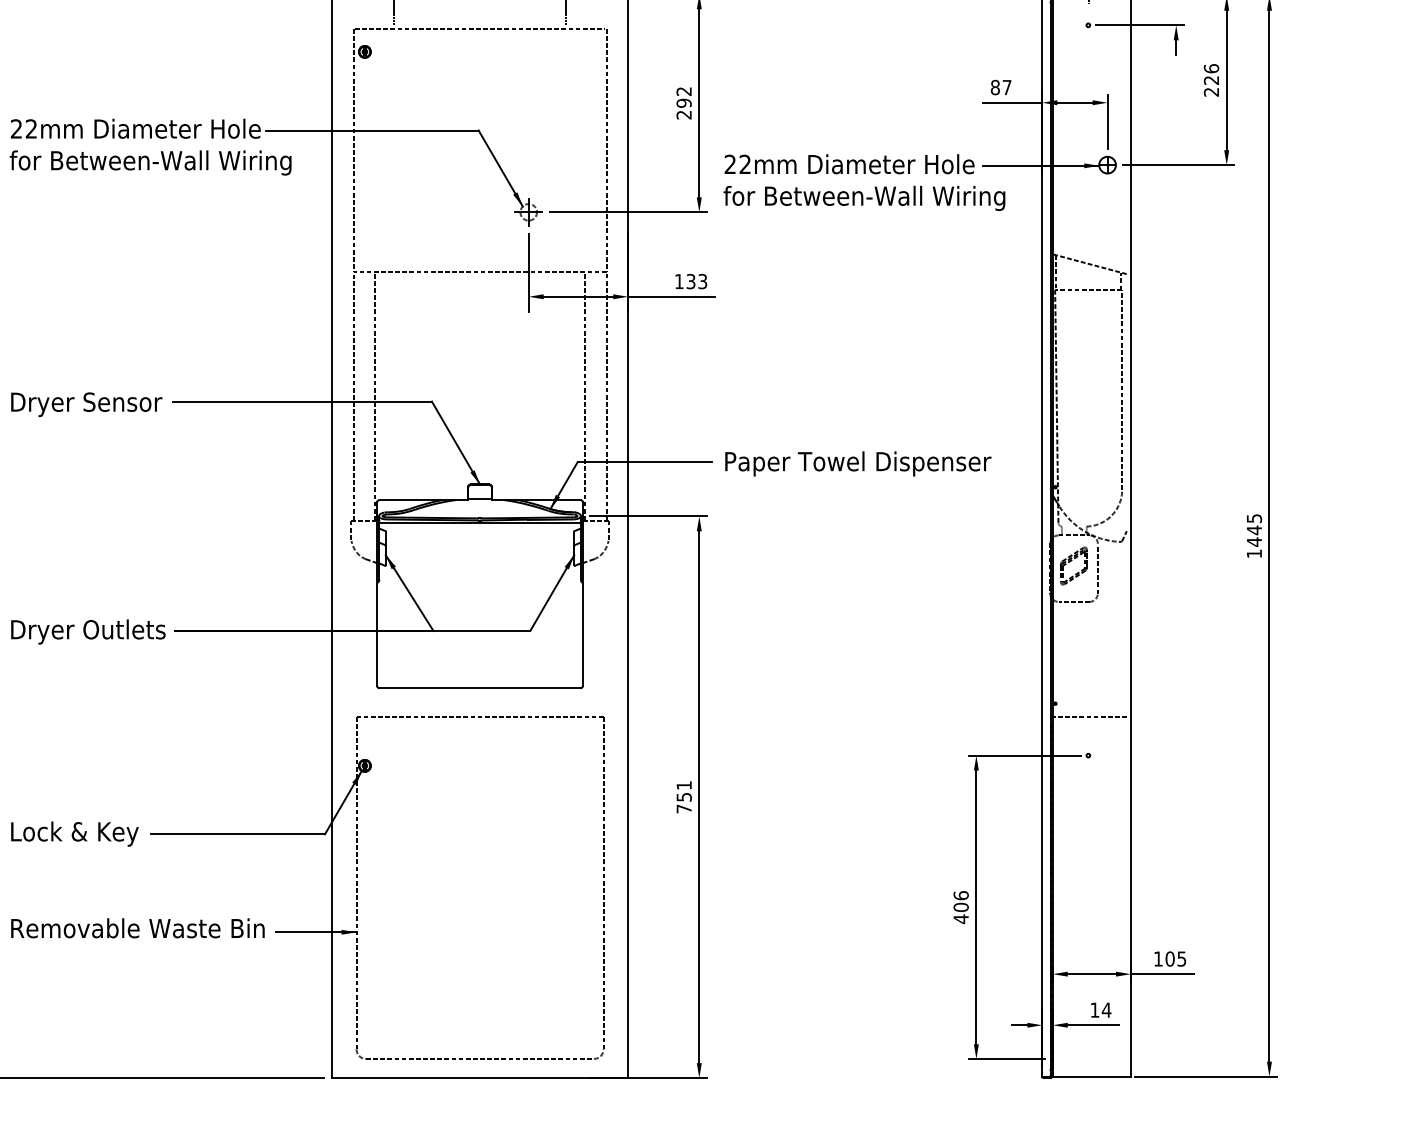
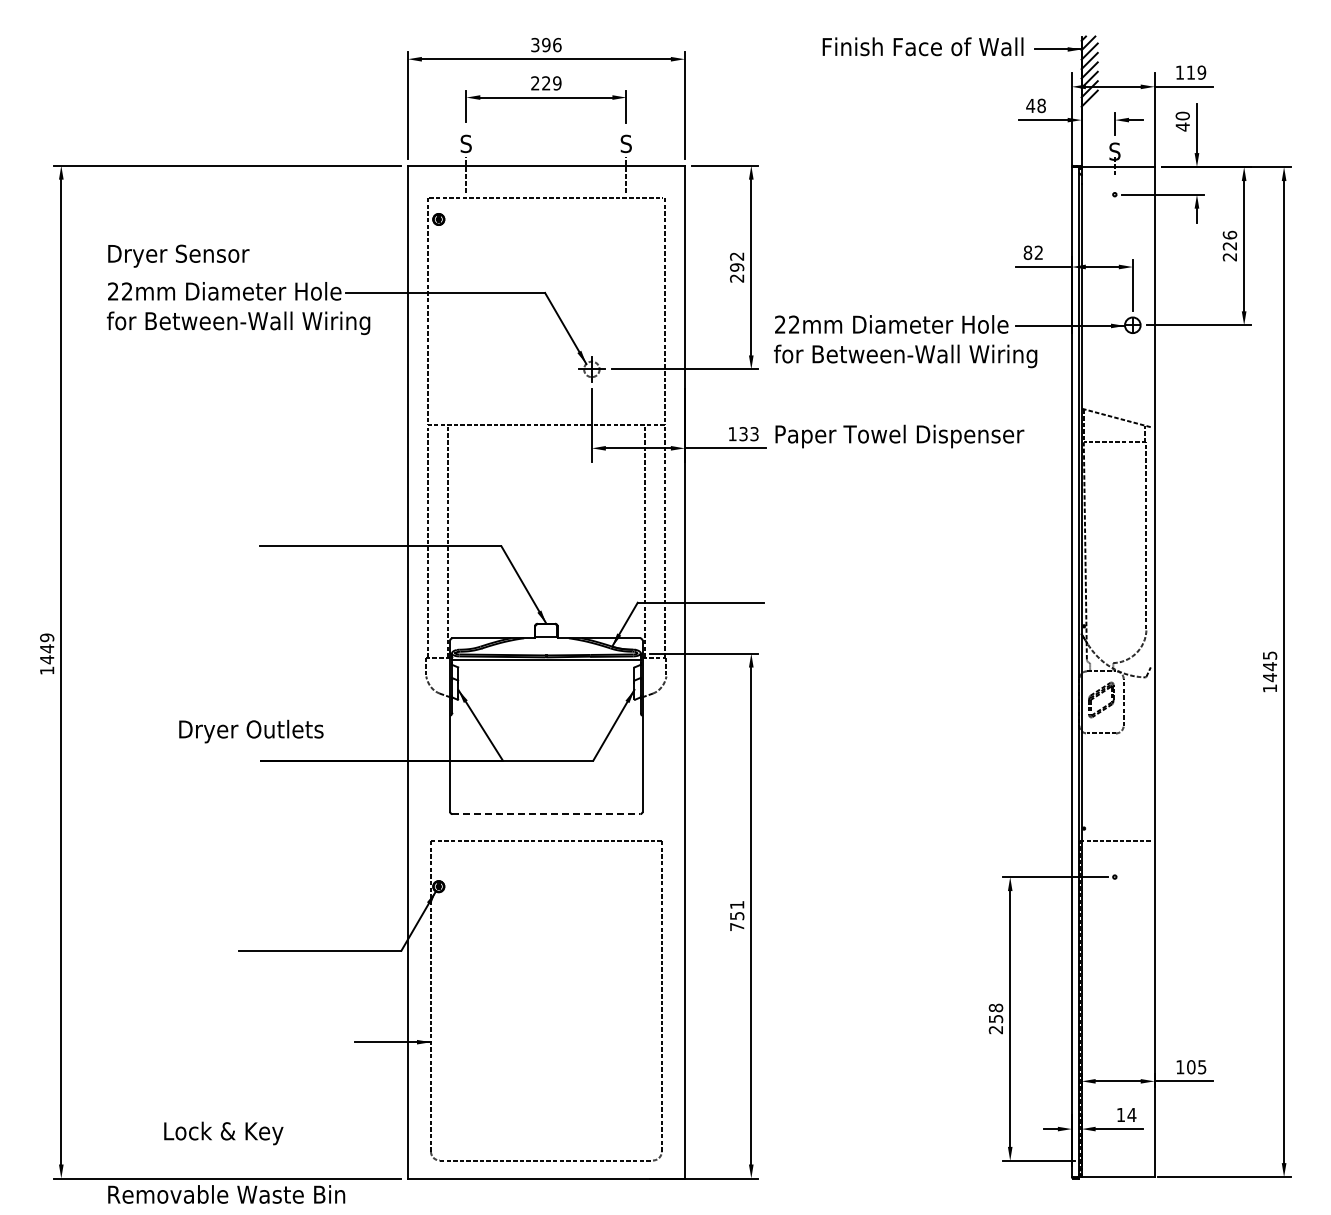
text: (1006, 87) -> (1038, 252), 87 -> 82
text: (86, 403) -> (178, 255), moved
text: (857, 463) -> (899, 436), moved
text: (88, 631) -> (251, 731), moved
line: (480, 688) -> (546, 814), solid -> dashed
text: (74, 834) -> (223, 1133), moved
text: (960, 906) -> (995, 1018), 406 -> 258
text: (137, 928) -> (226, 1194), moved

